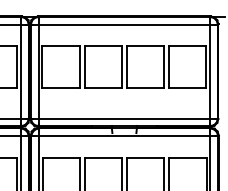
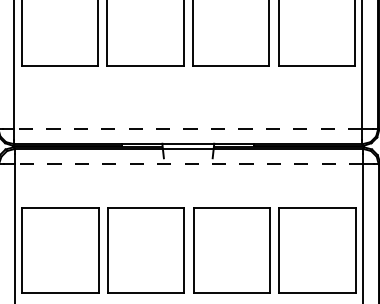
line: (124, 118) -> (188, 128), solid -> dashed
line: (124, 136) -> (188, 165), solid -> dashed

